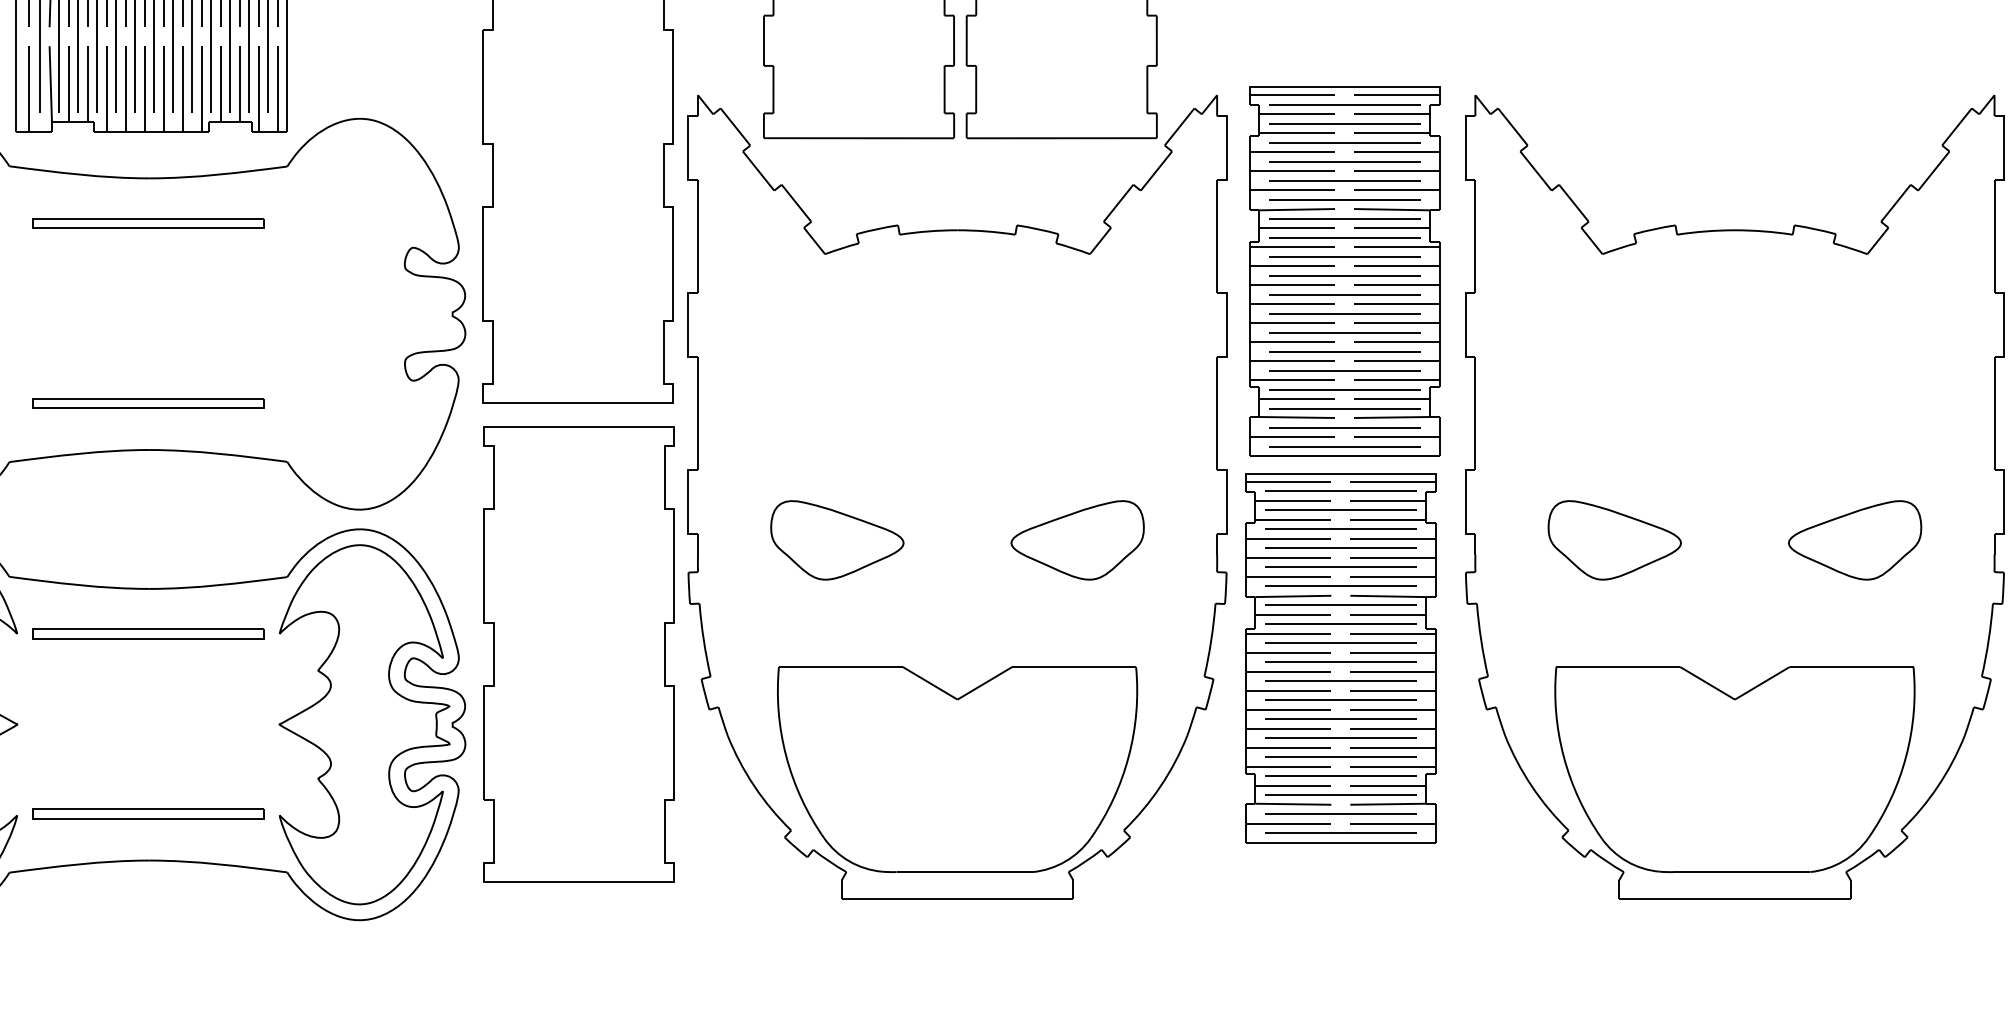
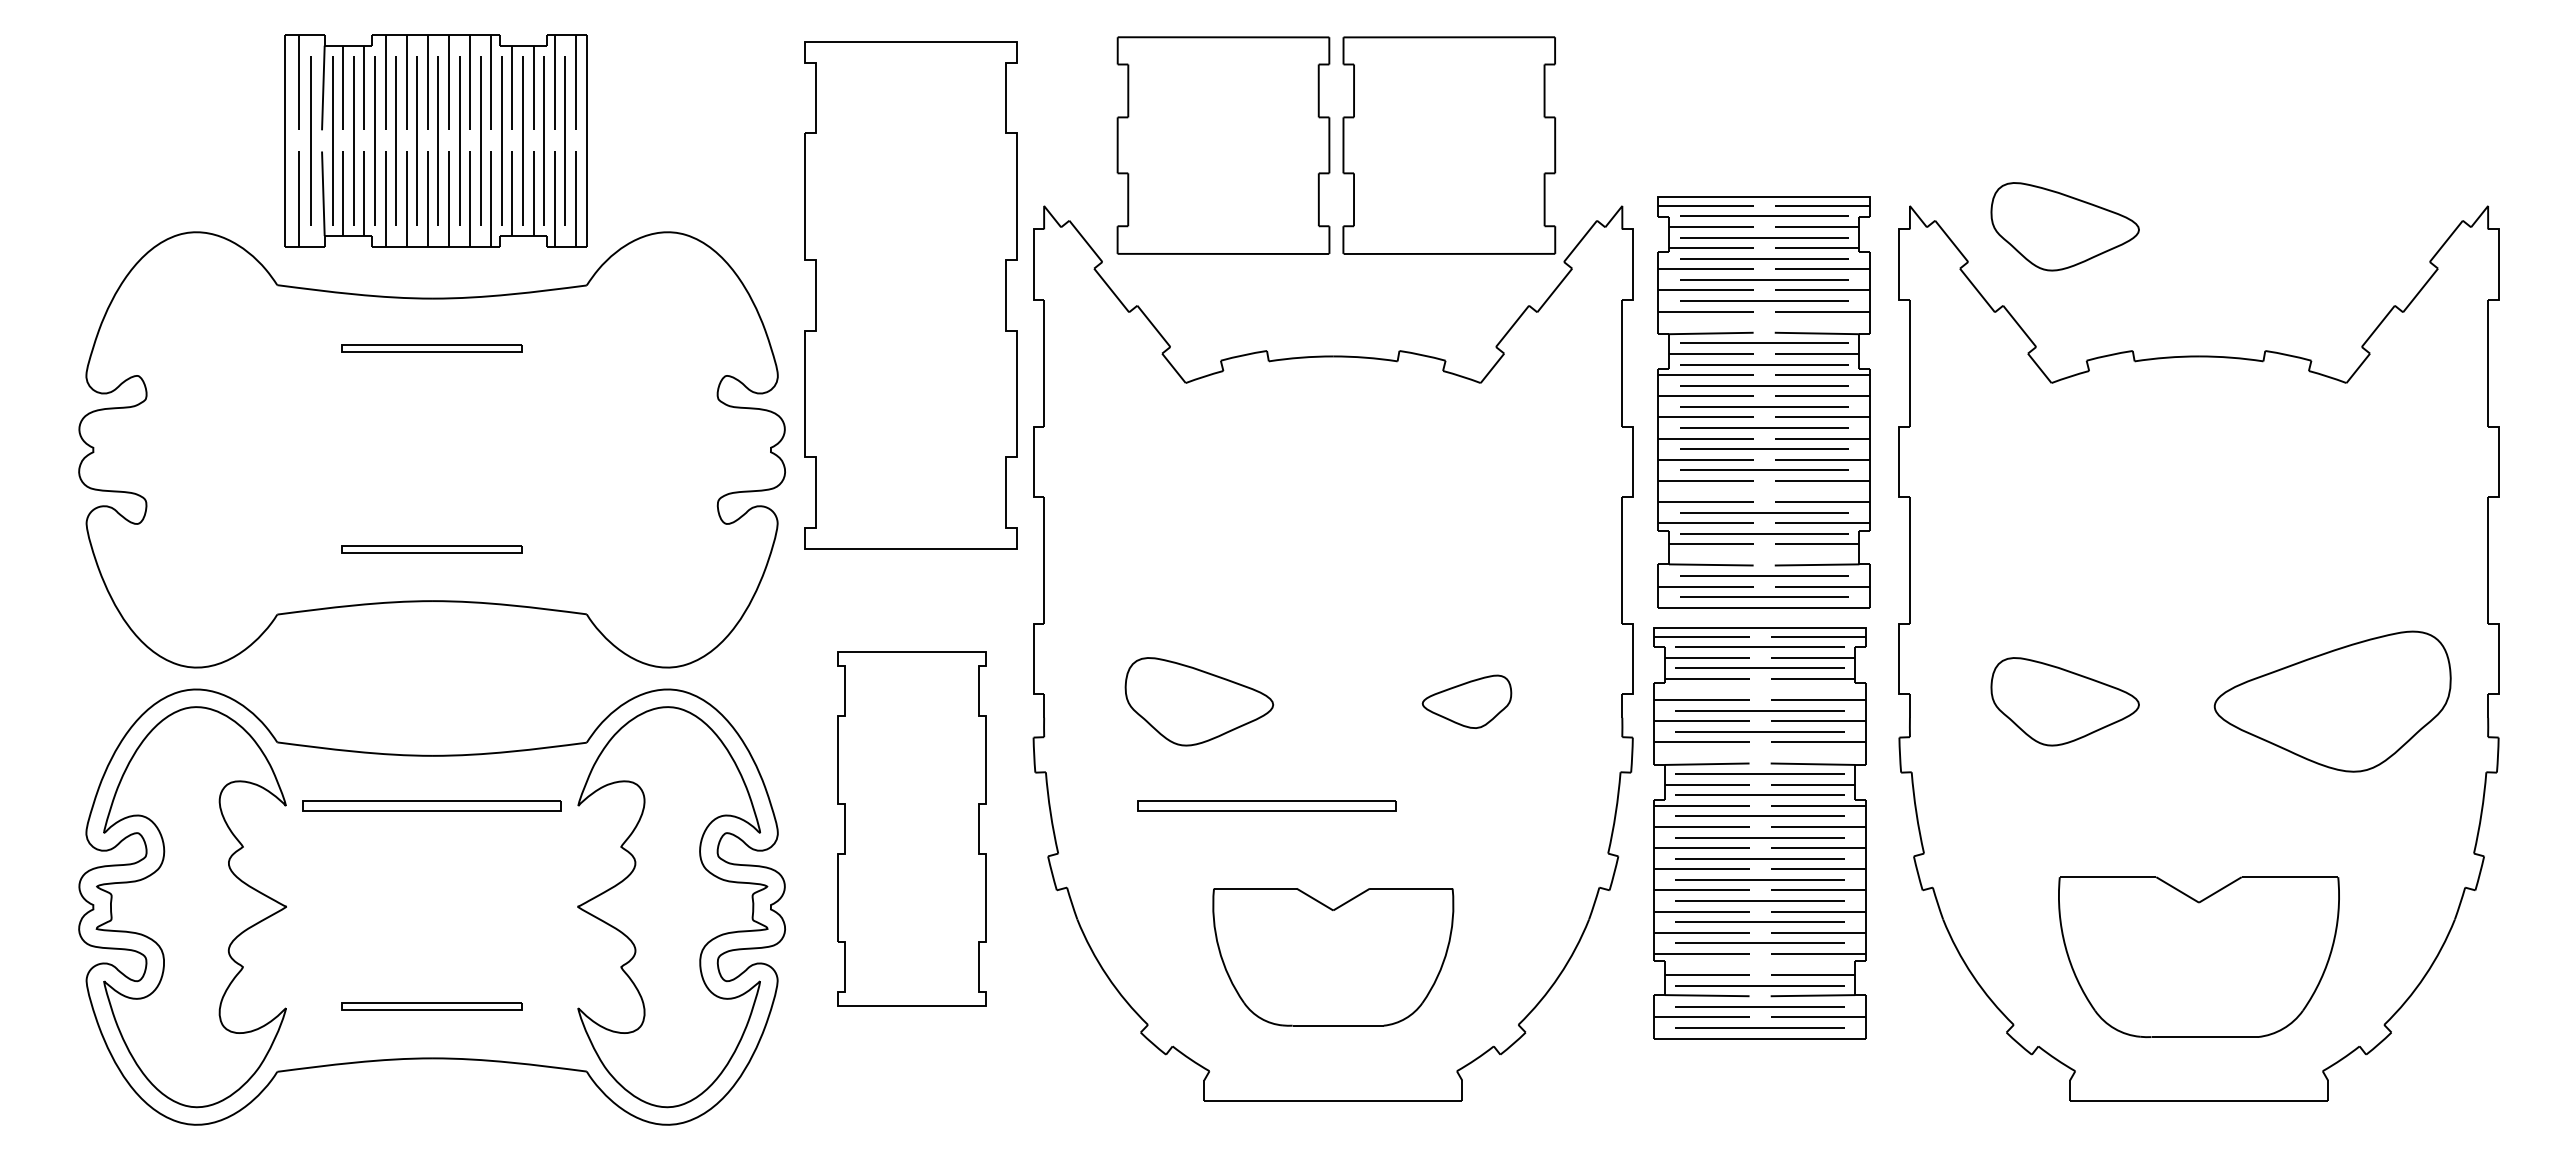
part: (1614, 113) -> (2064, 226), added
line: (1344, 198) -> (1764, 321), removed
part: (147, 223) -> (431, 348), size x0.7
line: (1344, 350) -> (1764, 490), removed
part: (147, 403) -> (431, 549), size x0.7
line: (1344, 408) -> (1764, 554), removed
line: (1340, 528) -> (1759, 688), removed
part: (1077, 540) -> (1466, 701), size x0.6
part: (1854, 540) -> (2332, 701), size x1.6
line: (1340, 585) -> (1759, 752), removed
part: (897, 633) -> (1266, 805), added
part: (578, 654) -> (911, 828), size x0.7
part: (957, 769) -> (1333, 957), size x0.6
part: (1734, 769) -> (2198, 957), size x0.7
line: (1340, 775) -> (1759, 963), removed
part: (147, 813) -> (431, 1006), size x0.7

